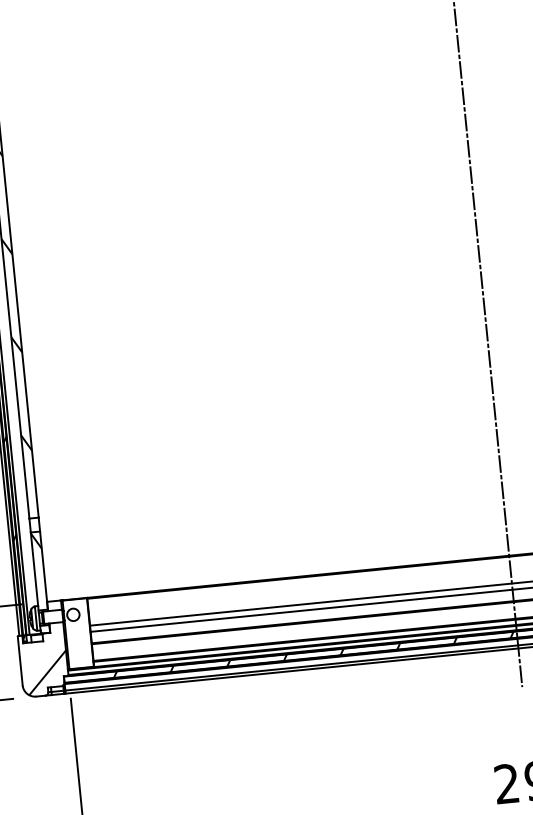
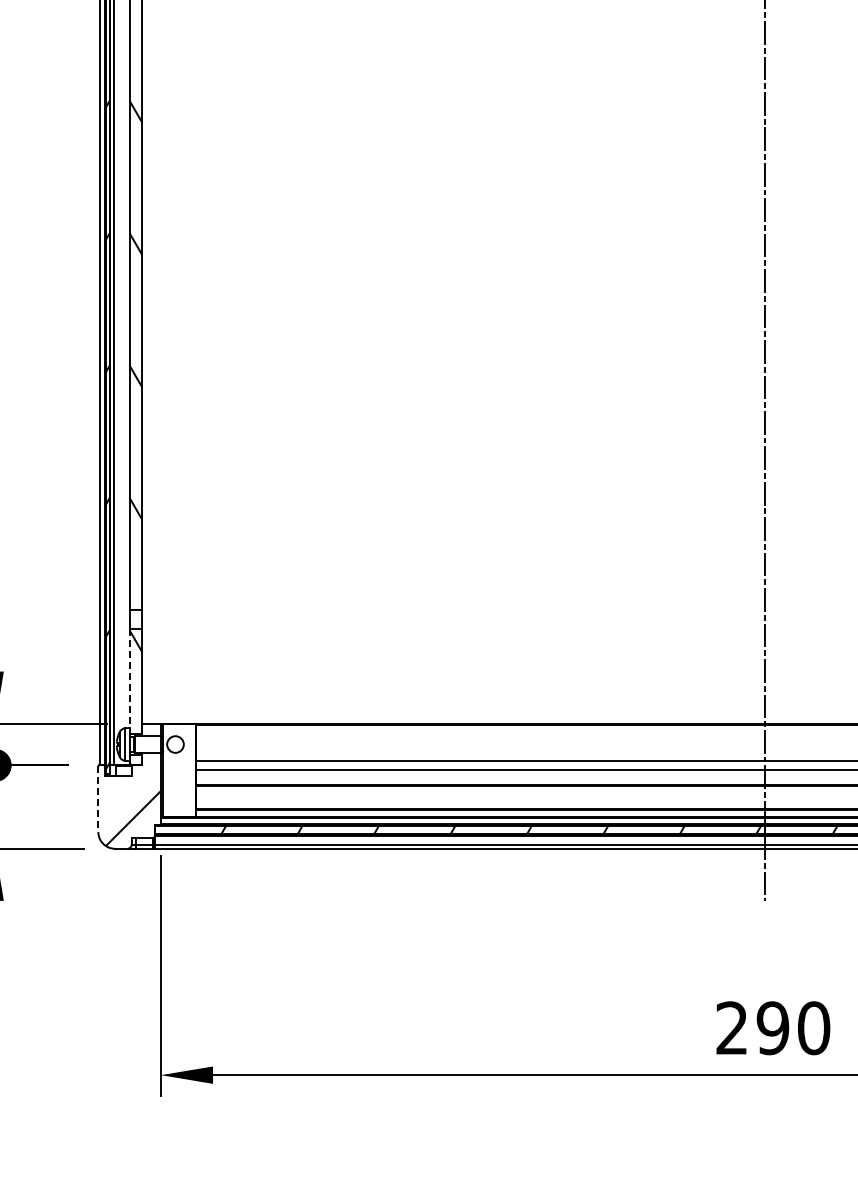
line: (34, 569) -> (129, 678), solid -> dashed
line: (20, 661) -> (98, 799), solid -> dashed

